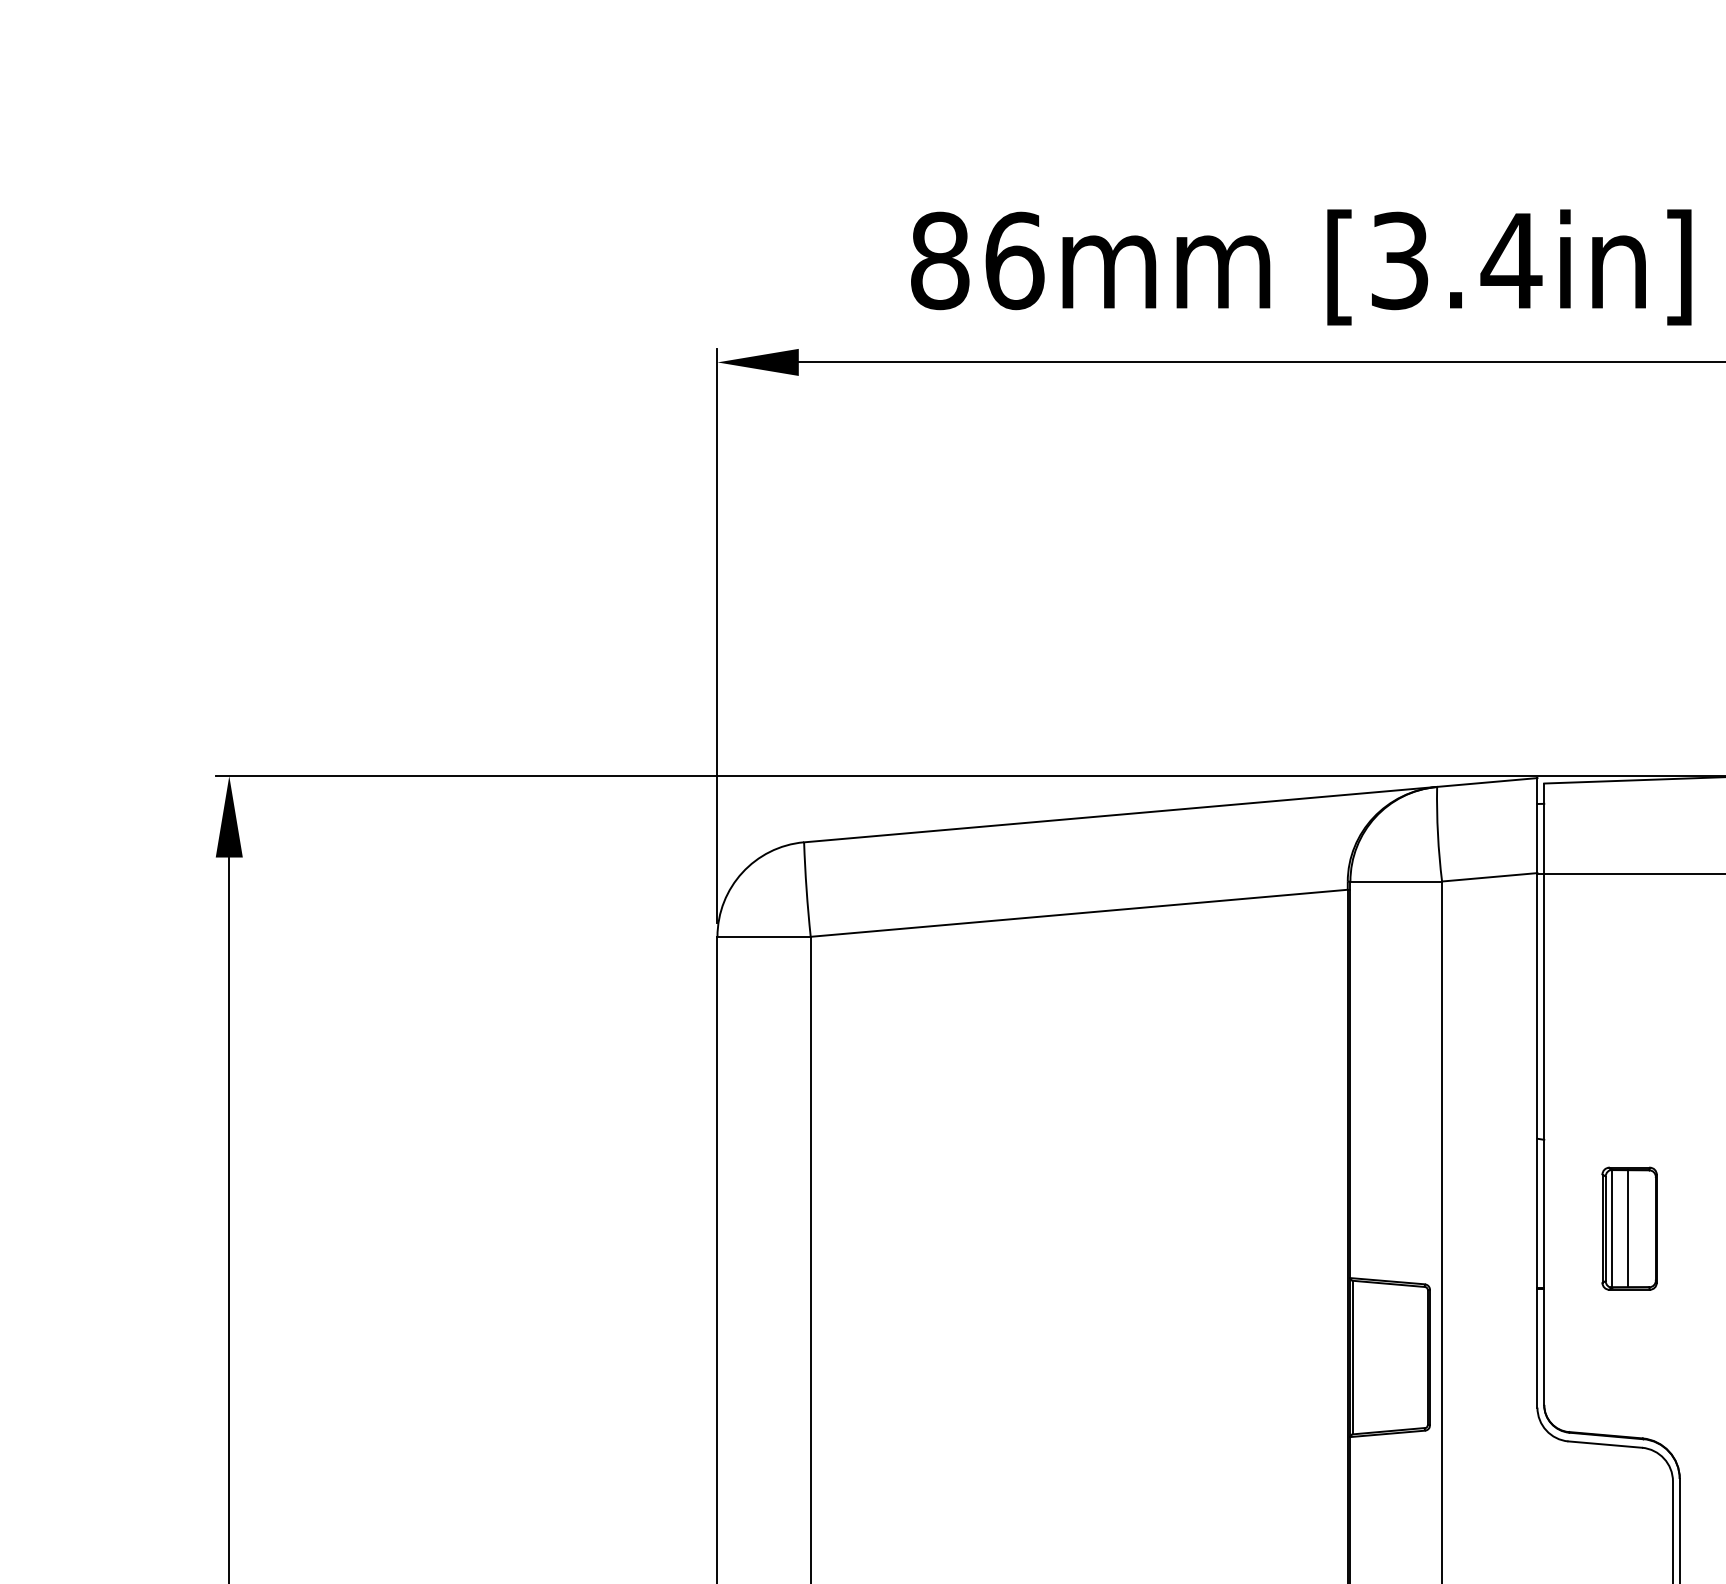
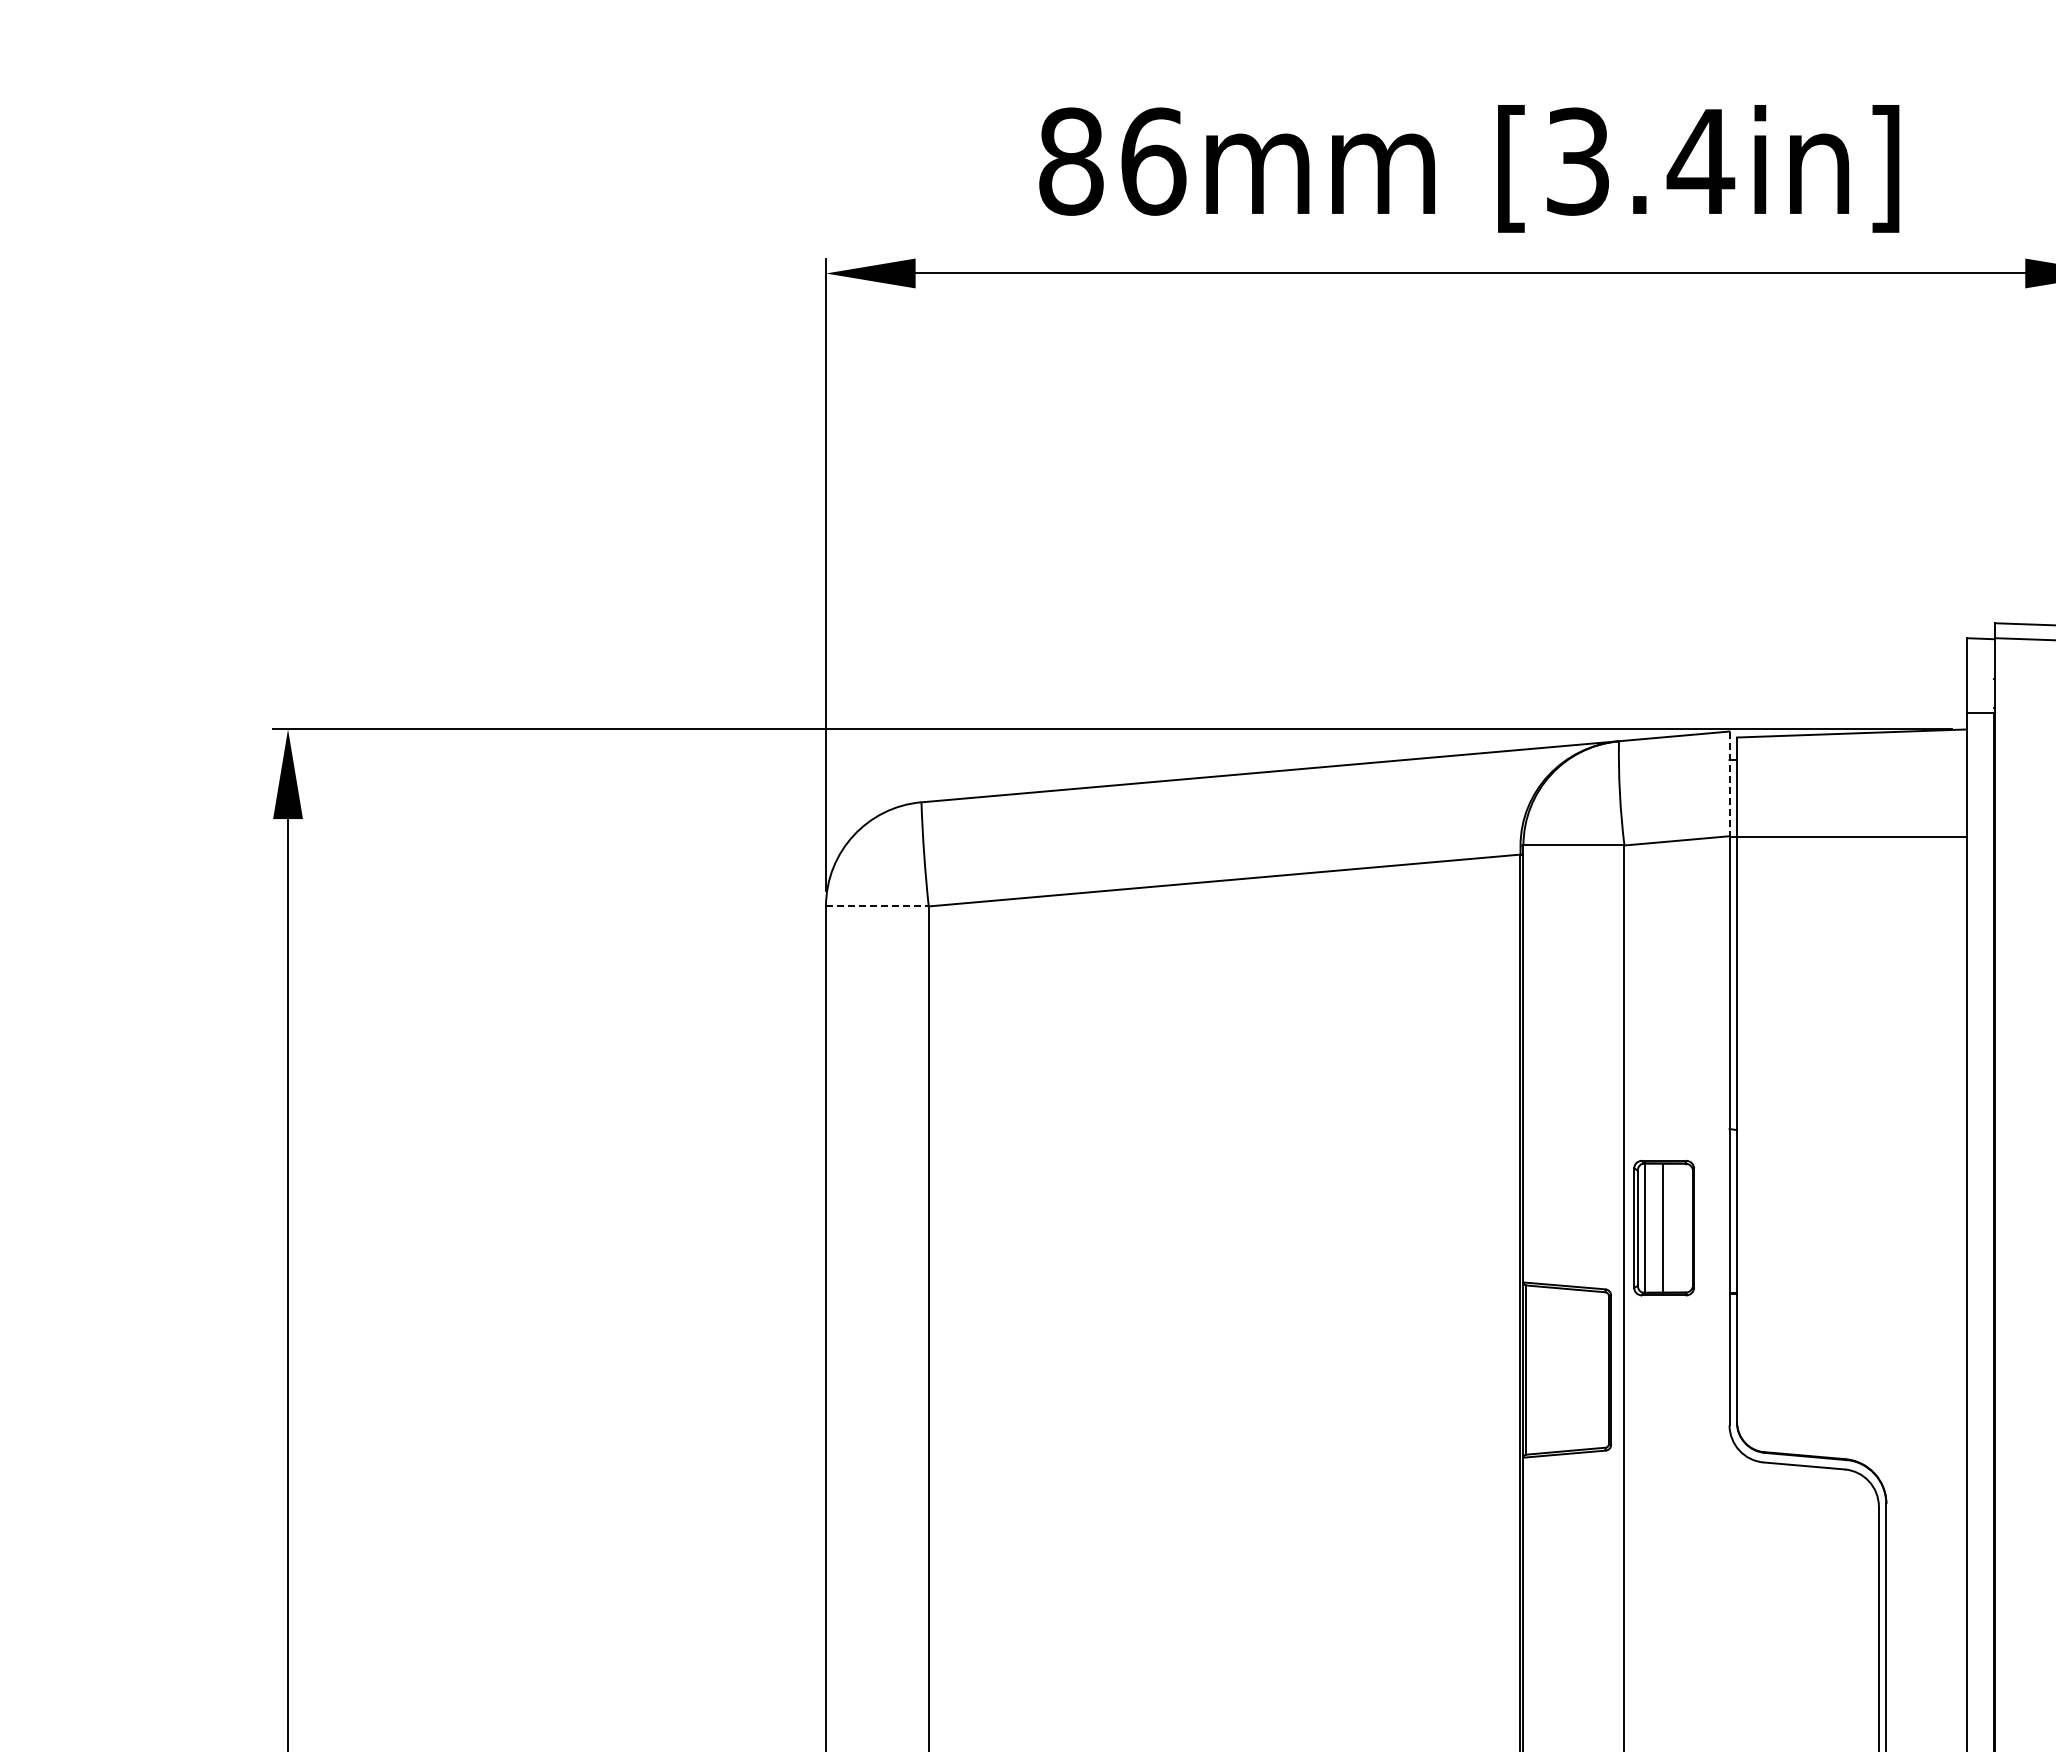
line: (1537, 826) -> (1729, 784), solid -> dashed
line: (764, 936) -> (877, 906), solid -> dashed
part: (1629, 1228) -> (1663, 1227), moved

